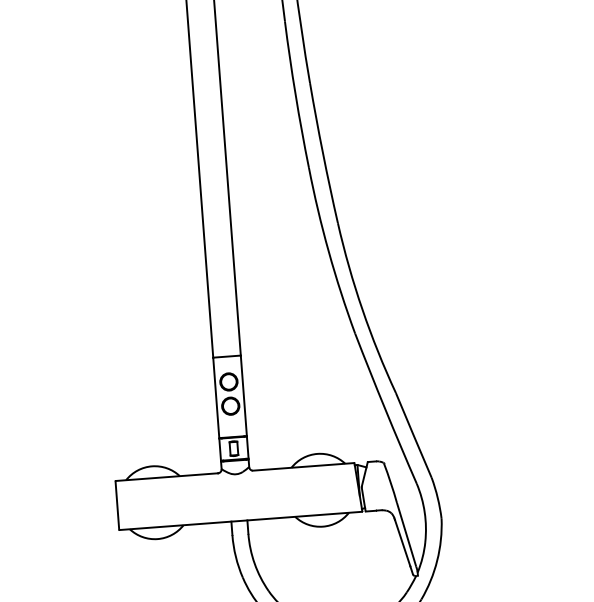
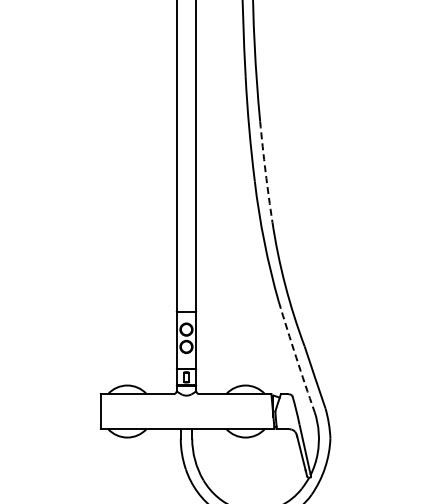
arc: (322, 153) -> (265, 172), solid -> dashed
arc: (385, 409) -> (296, 357), solid -> dashed

